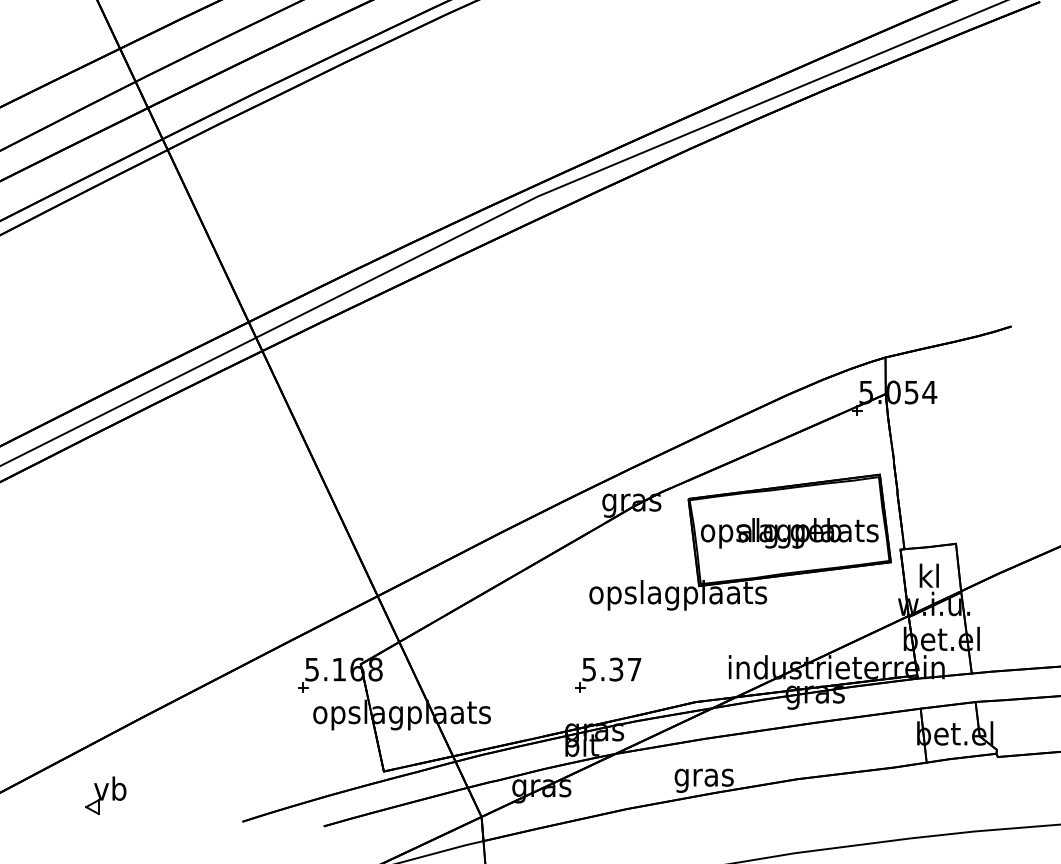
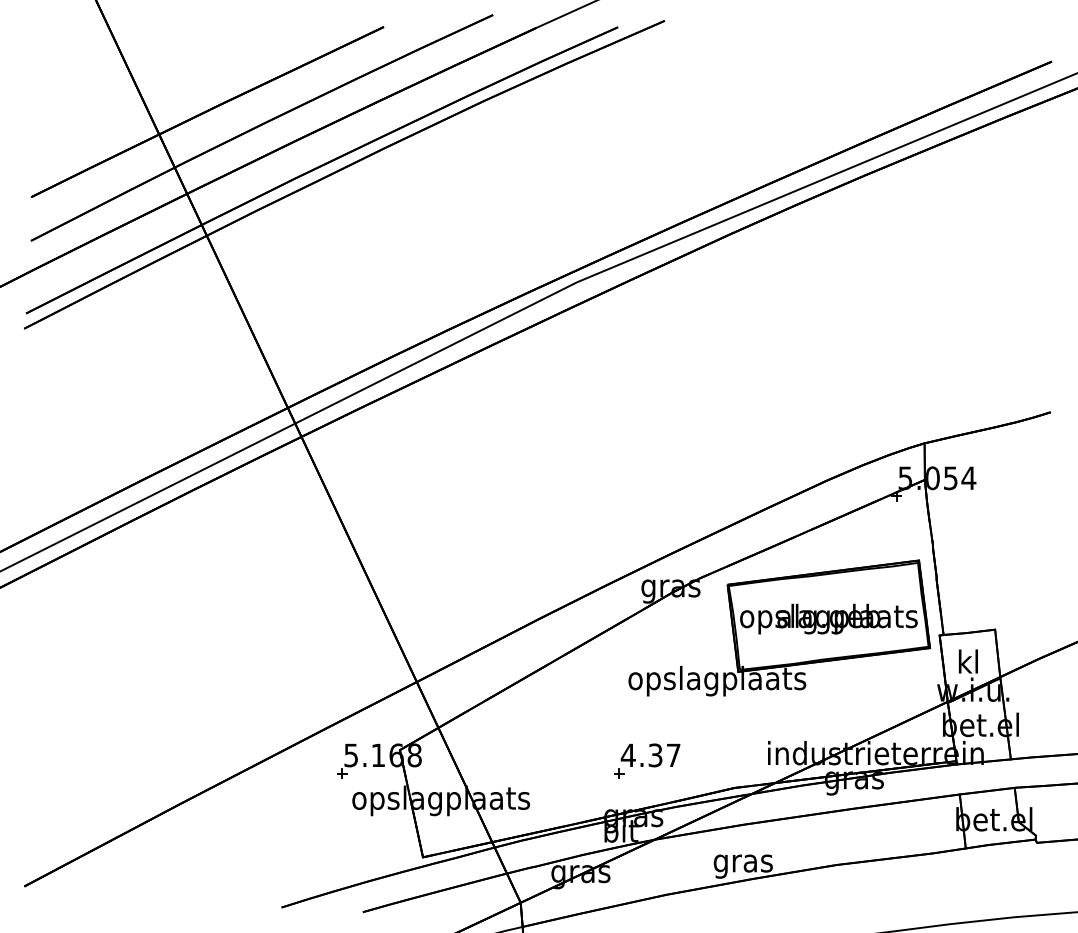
text: (588, 669) -> (627, 755), 5.37 -> 4.37
part: (105, 795) -> (144, 881), removed

